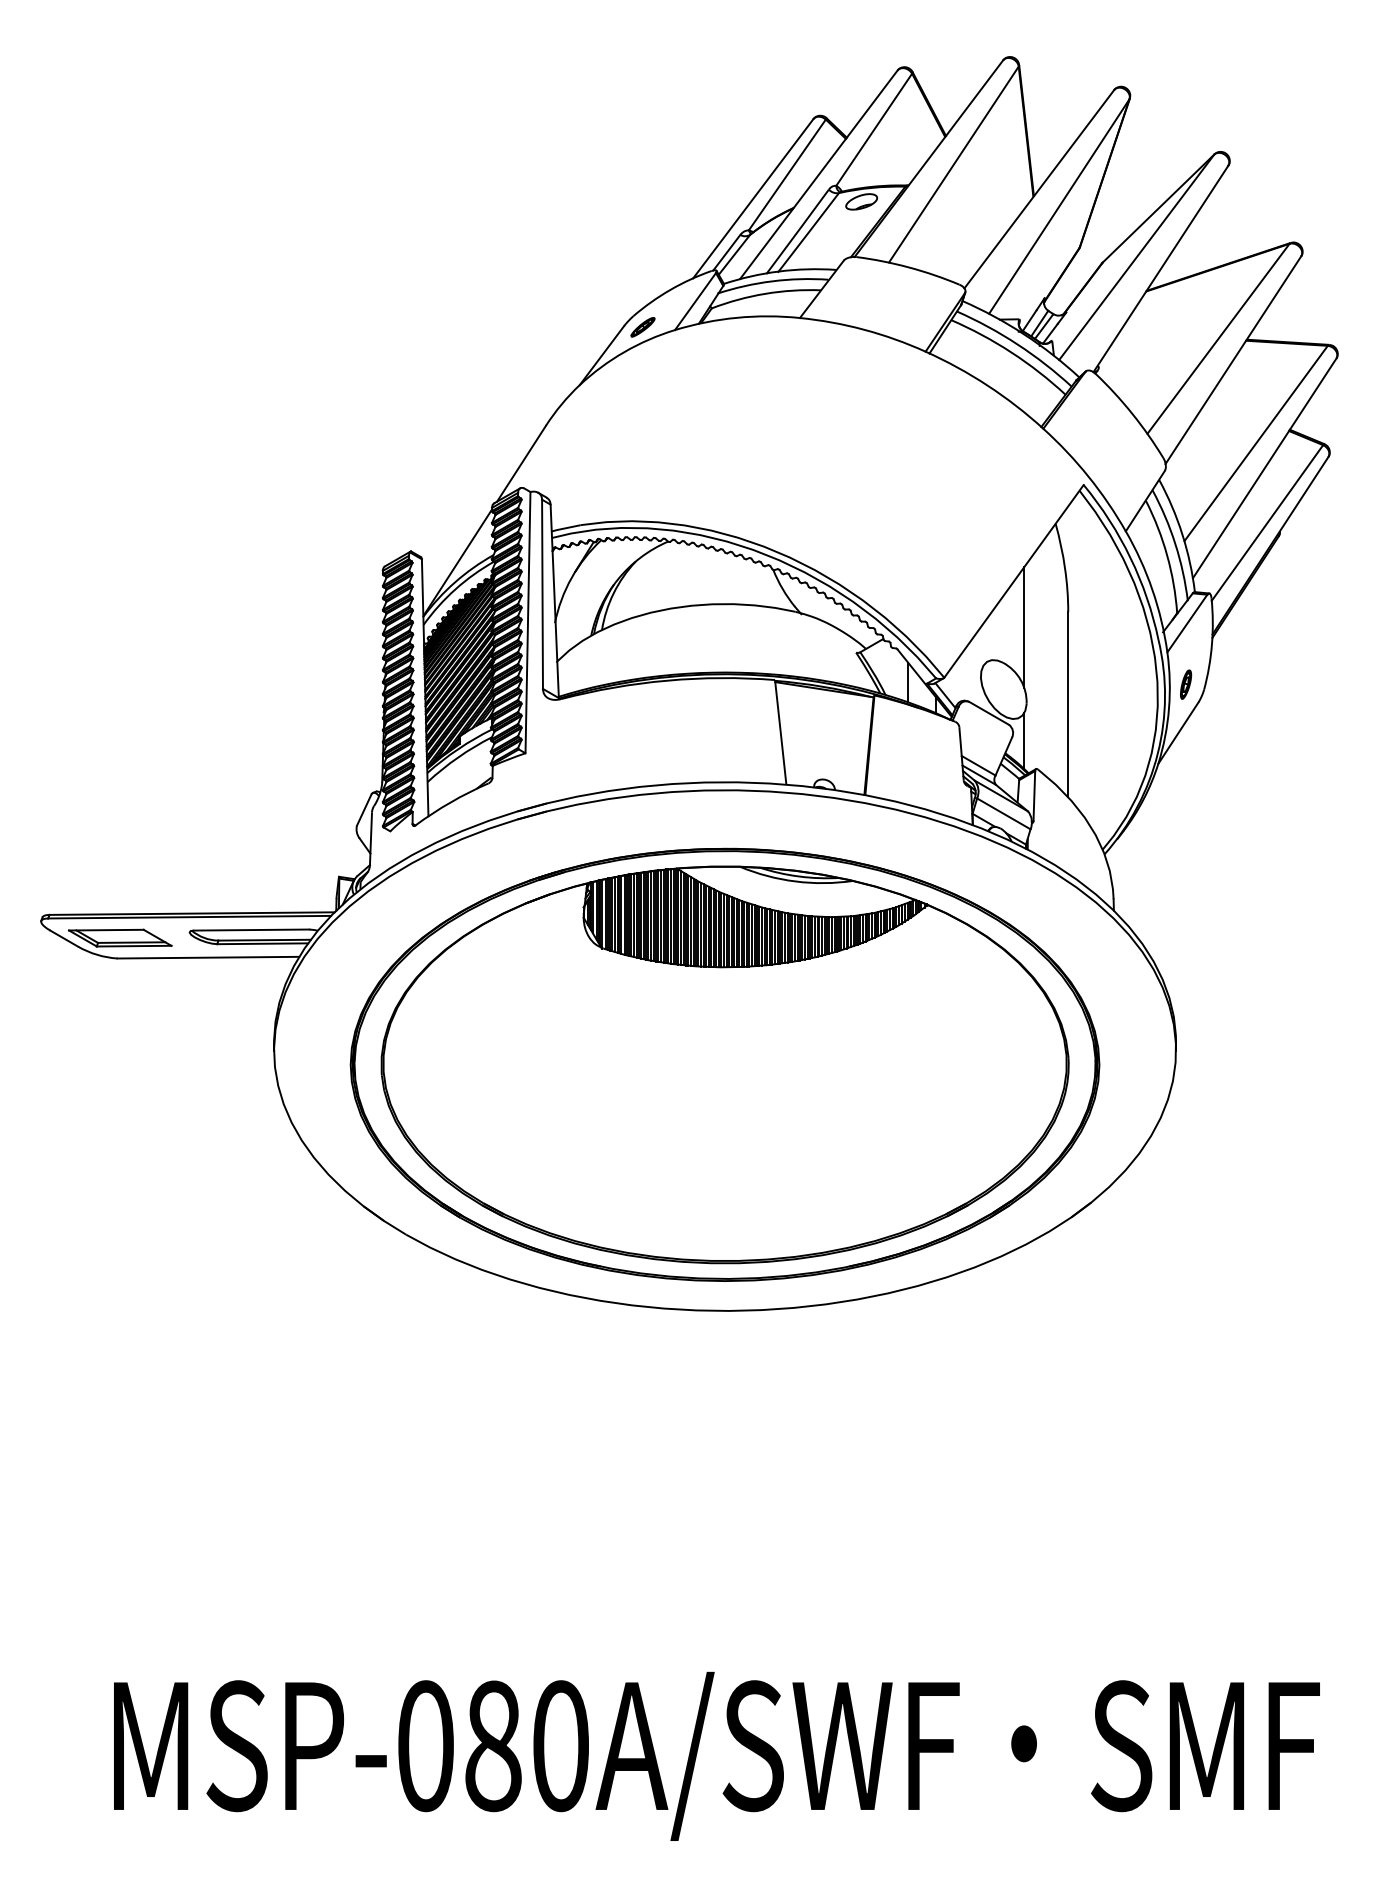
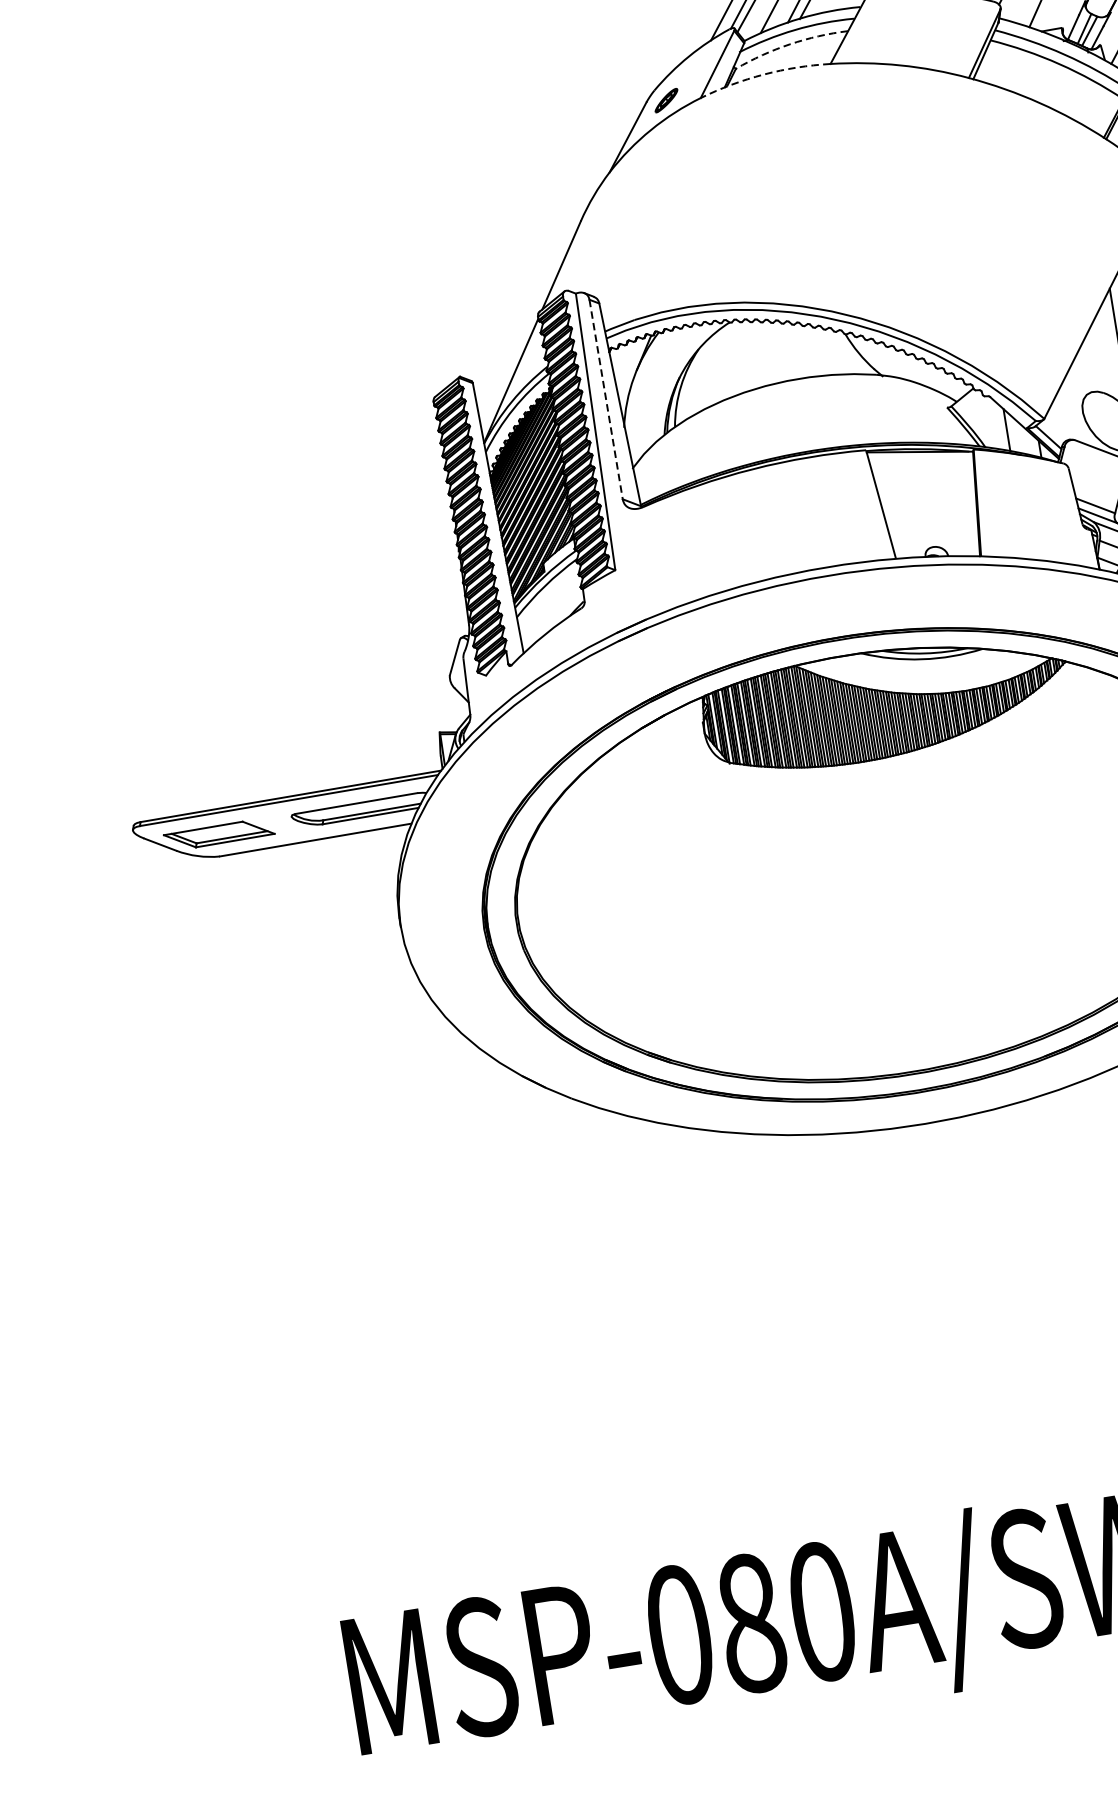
arc: (765, 293) -> (789, 43), solid -> dashed
arc: (736, 317) -> (763, 74), solid -> dashed
line: (542, 594) -> (606, 399), solid -> dashed

